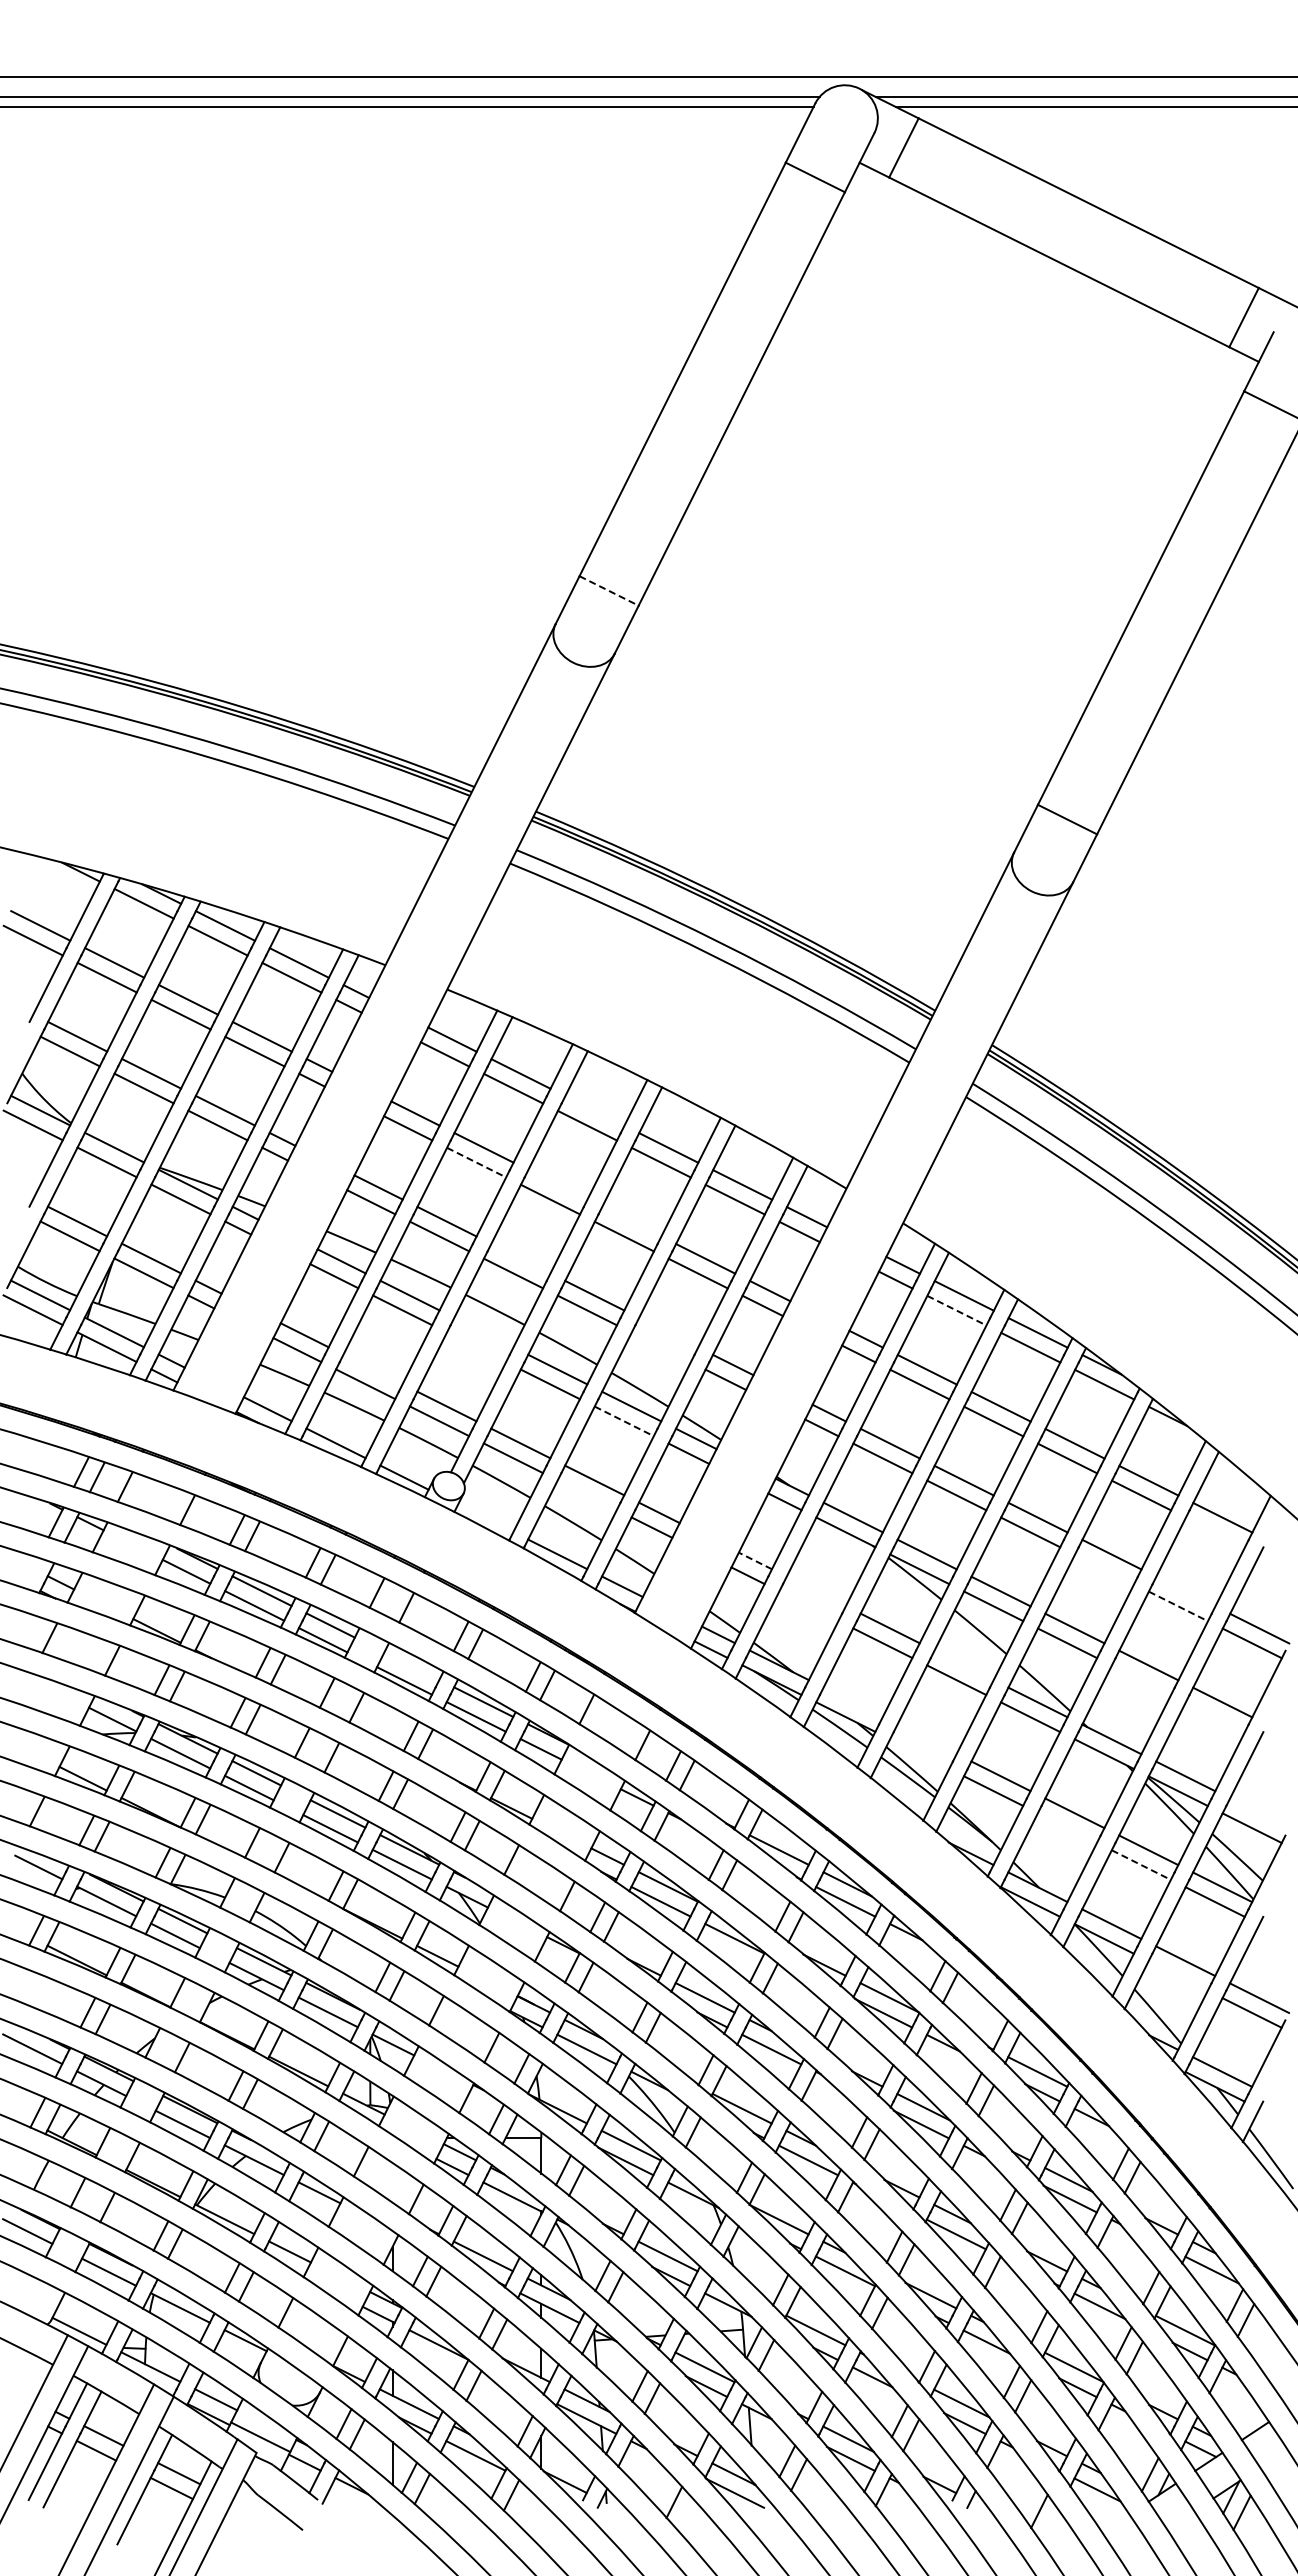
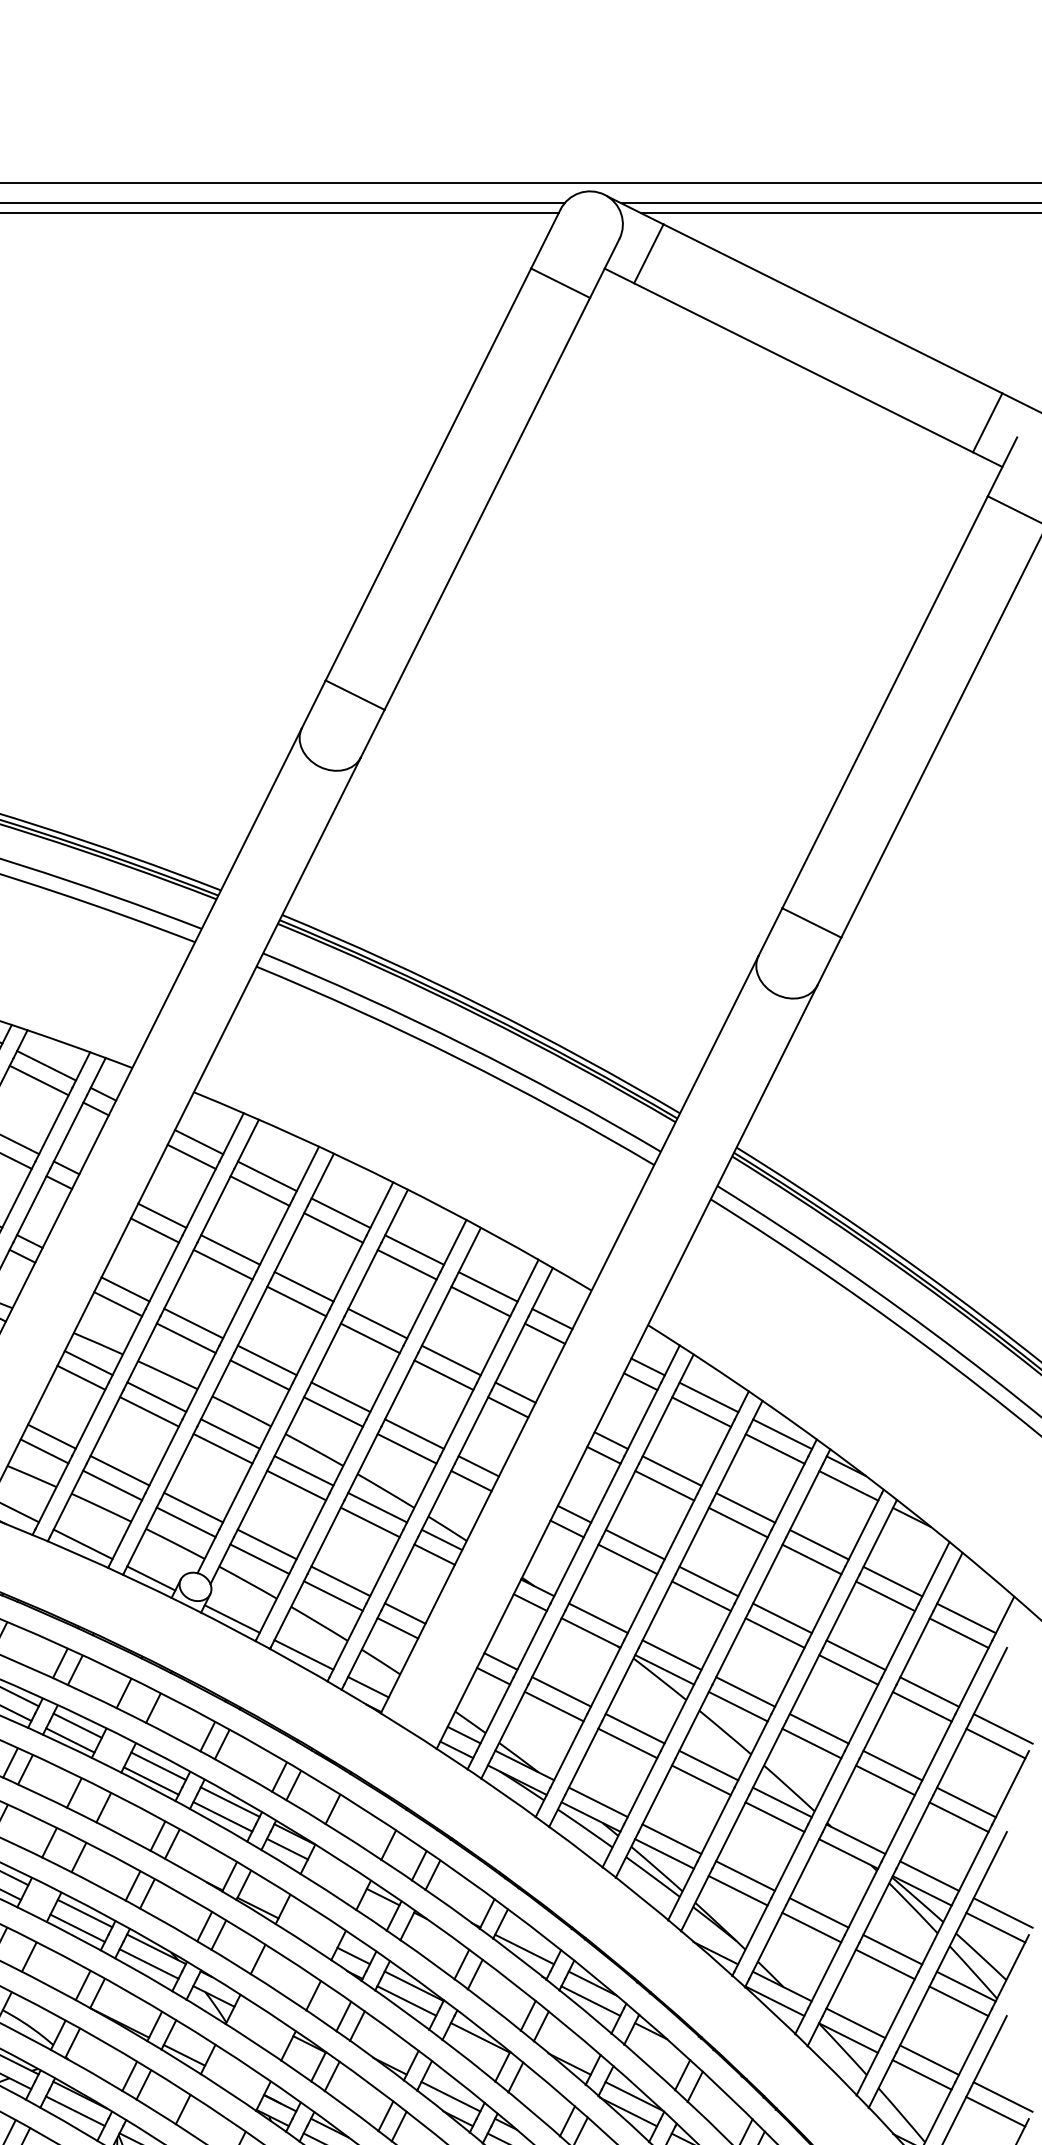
line: (609, 591) -> (355, 695), dashed -> solid
line: (594, 1110) -> (340, 1212), added
line: (477, 1162) -> (224, 1264), dashed -> solid
line: (557, 1184) -> (303, 1286), added
line: (631, 1221) -> (377, 1323), added
line: (520, 1258) -> (266, 1360), added
line: (957, 1310) -> (702, 1411), dashed -> solid
line: (483, 1332) -> (230, 1433), added
line: (668, 1332) -> (414, 1433), added
line: (476, 1347) -> (223, 1448), added
line: (660, 1347) -> (406, 1448), added
line: (372, 1369) -> (119, 1470), added
line: (624, 1421) -> (370, 1522), dashed -> solid
line: (586, 1495) -> (332, 1596), added
line: (485, 1518) -> (232, 1619), added
line: (1214, 1532) -> (958, 1633), added
line: (755, 1560) -> (500, 1661), dashed -> solid
line: (1104, 1569) -> (848, 1669), added
line: (815, 1591) -> (560, 1691), added
line: (1185, 1591) -> (929, 1691), added
line: (808, 1606) -> (553, 1706), added
line: (1178, 1606) -> (922, 1706), dashed -> solid
line: (411, 1665) -> (158, 1765), added
line: (963, 1665) -> (708, 1765), added
line: (1141, 1680) -> (885, 1780), added
line: (852, 1702) -> (597, 1802), added
line: (1214, 1717) -> (958, 1817), added
line: (926, 1739) -> (671, 1839), added
line: (919, 1753) -> (664, 1853), added
line: (1259, 1813) -> (1003, 1913), added
line: (1067, 1827) -> (811, 1927), added
line: (1141, 1865) -> (885, 1964), dashed -> solid
line: (1177, 1975) -> (921, 2074), added

